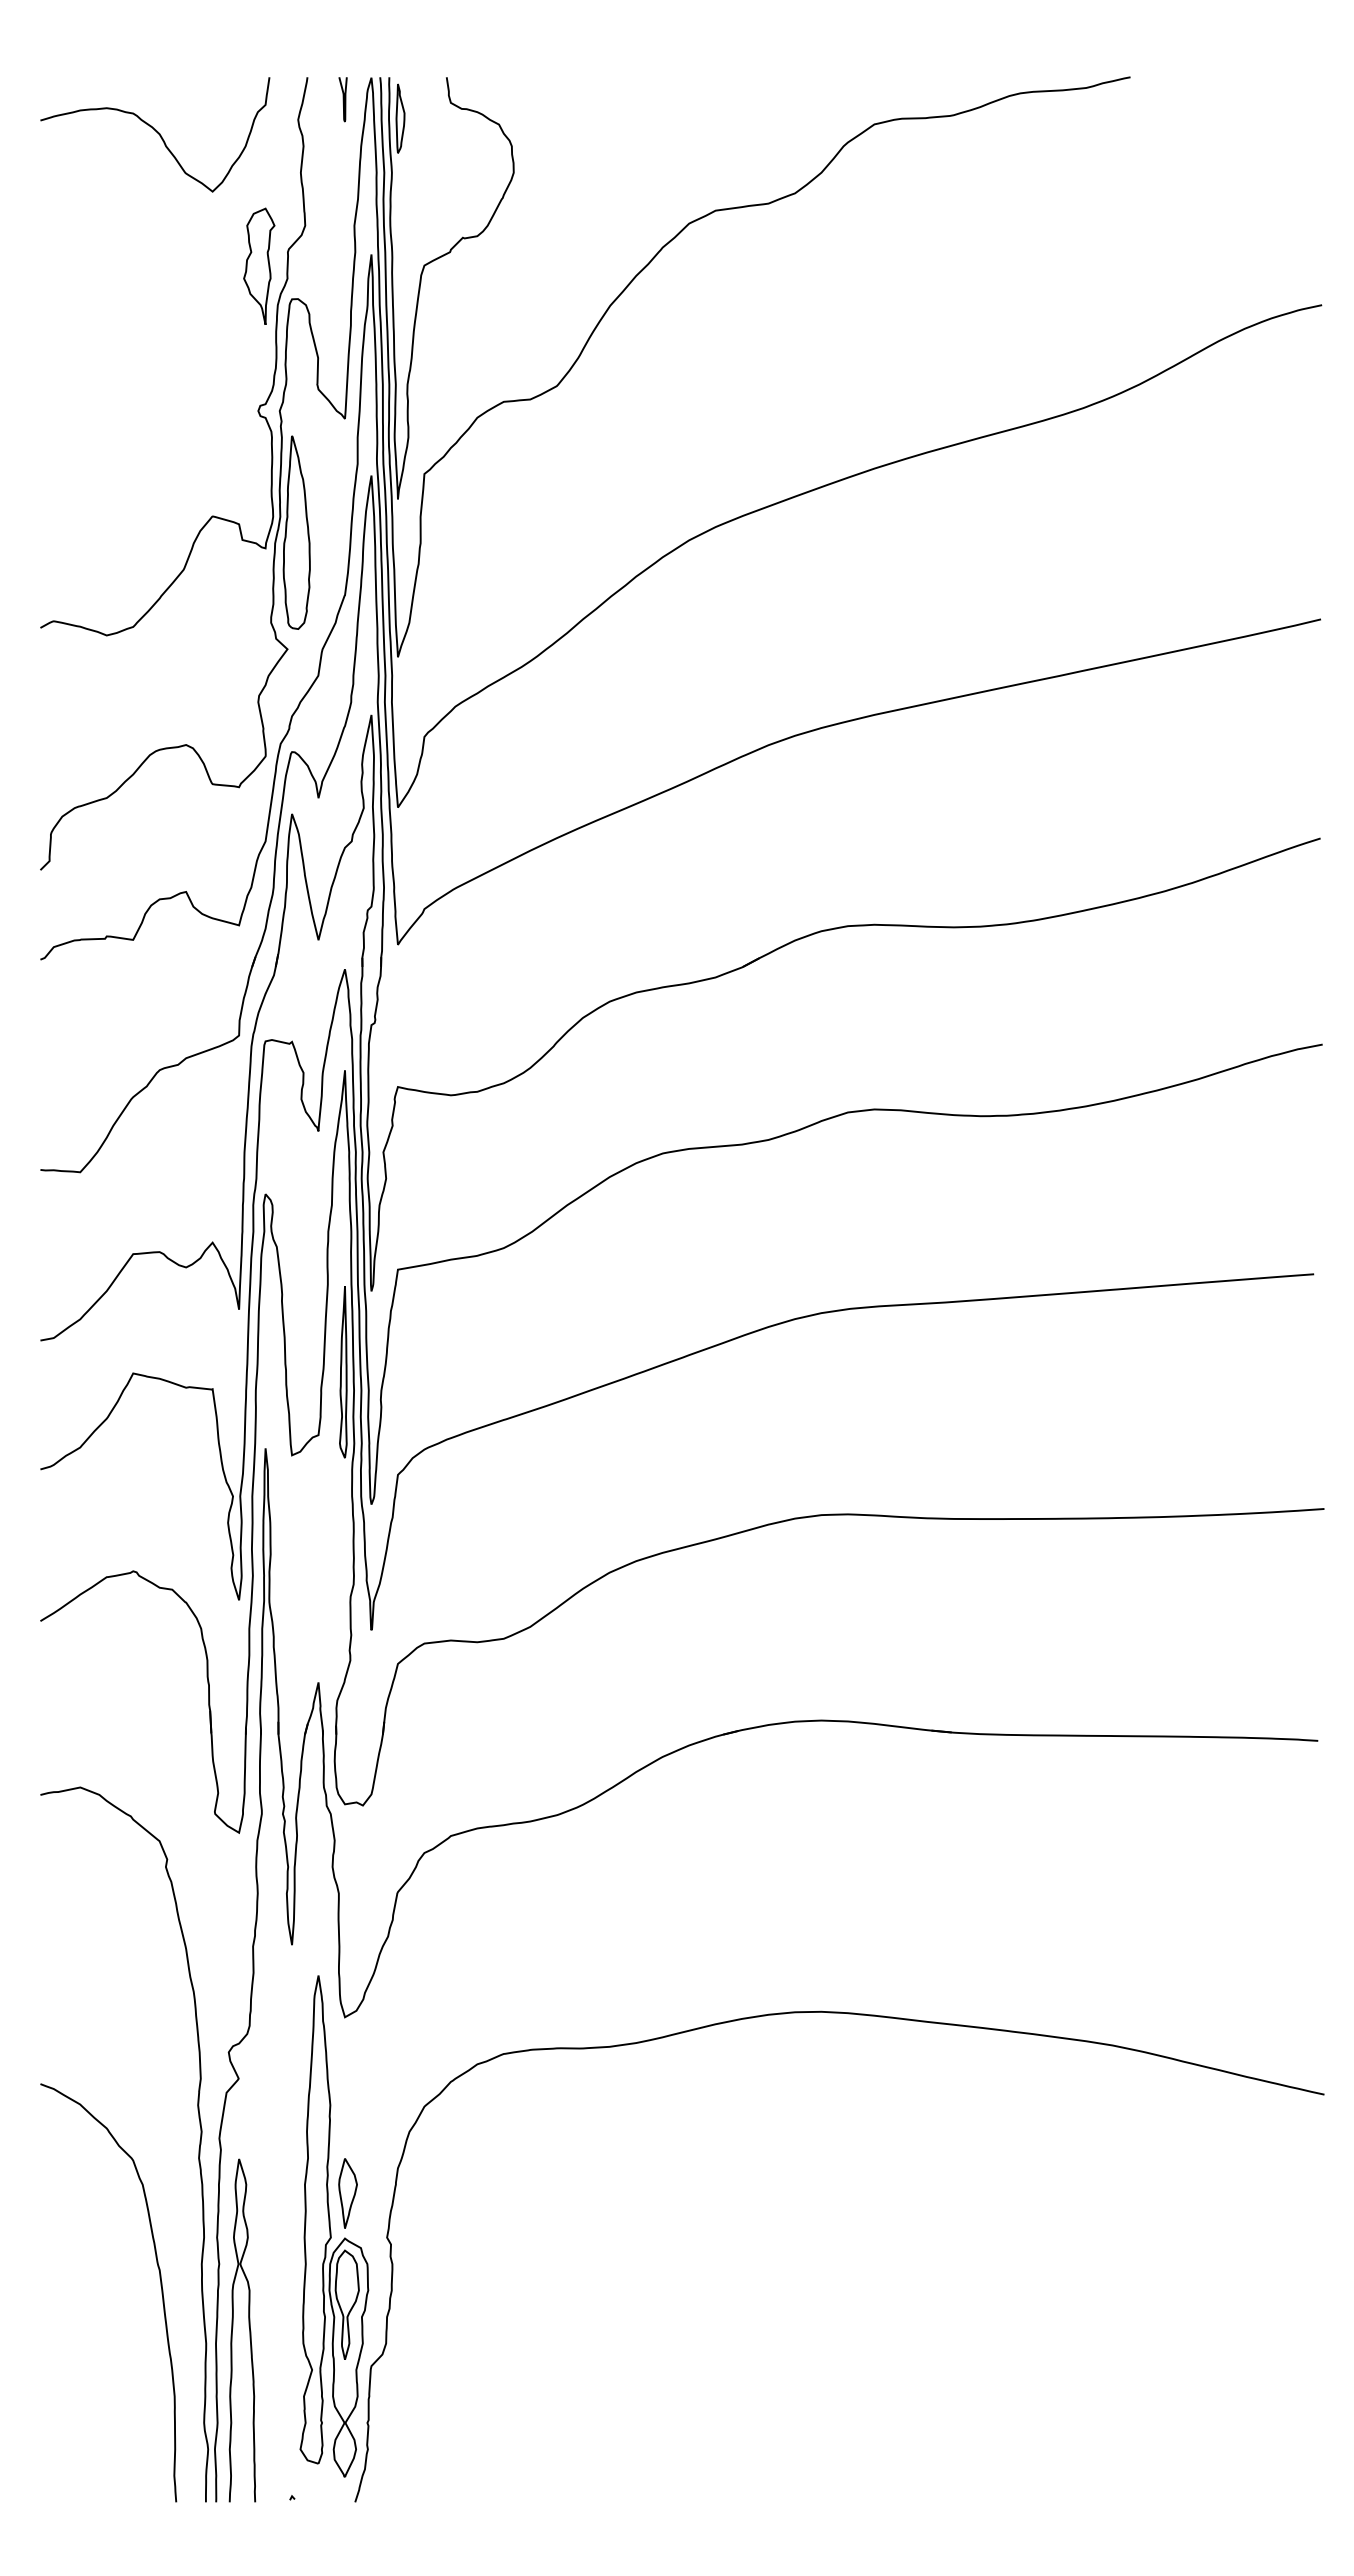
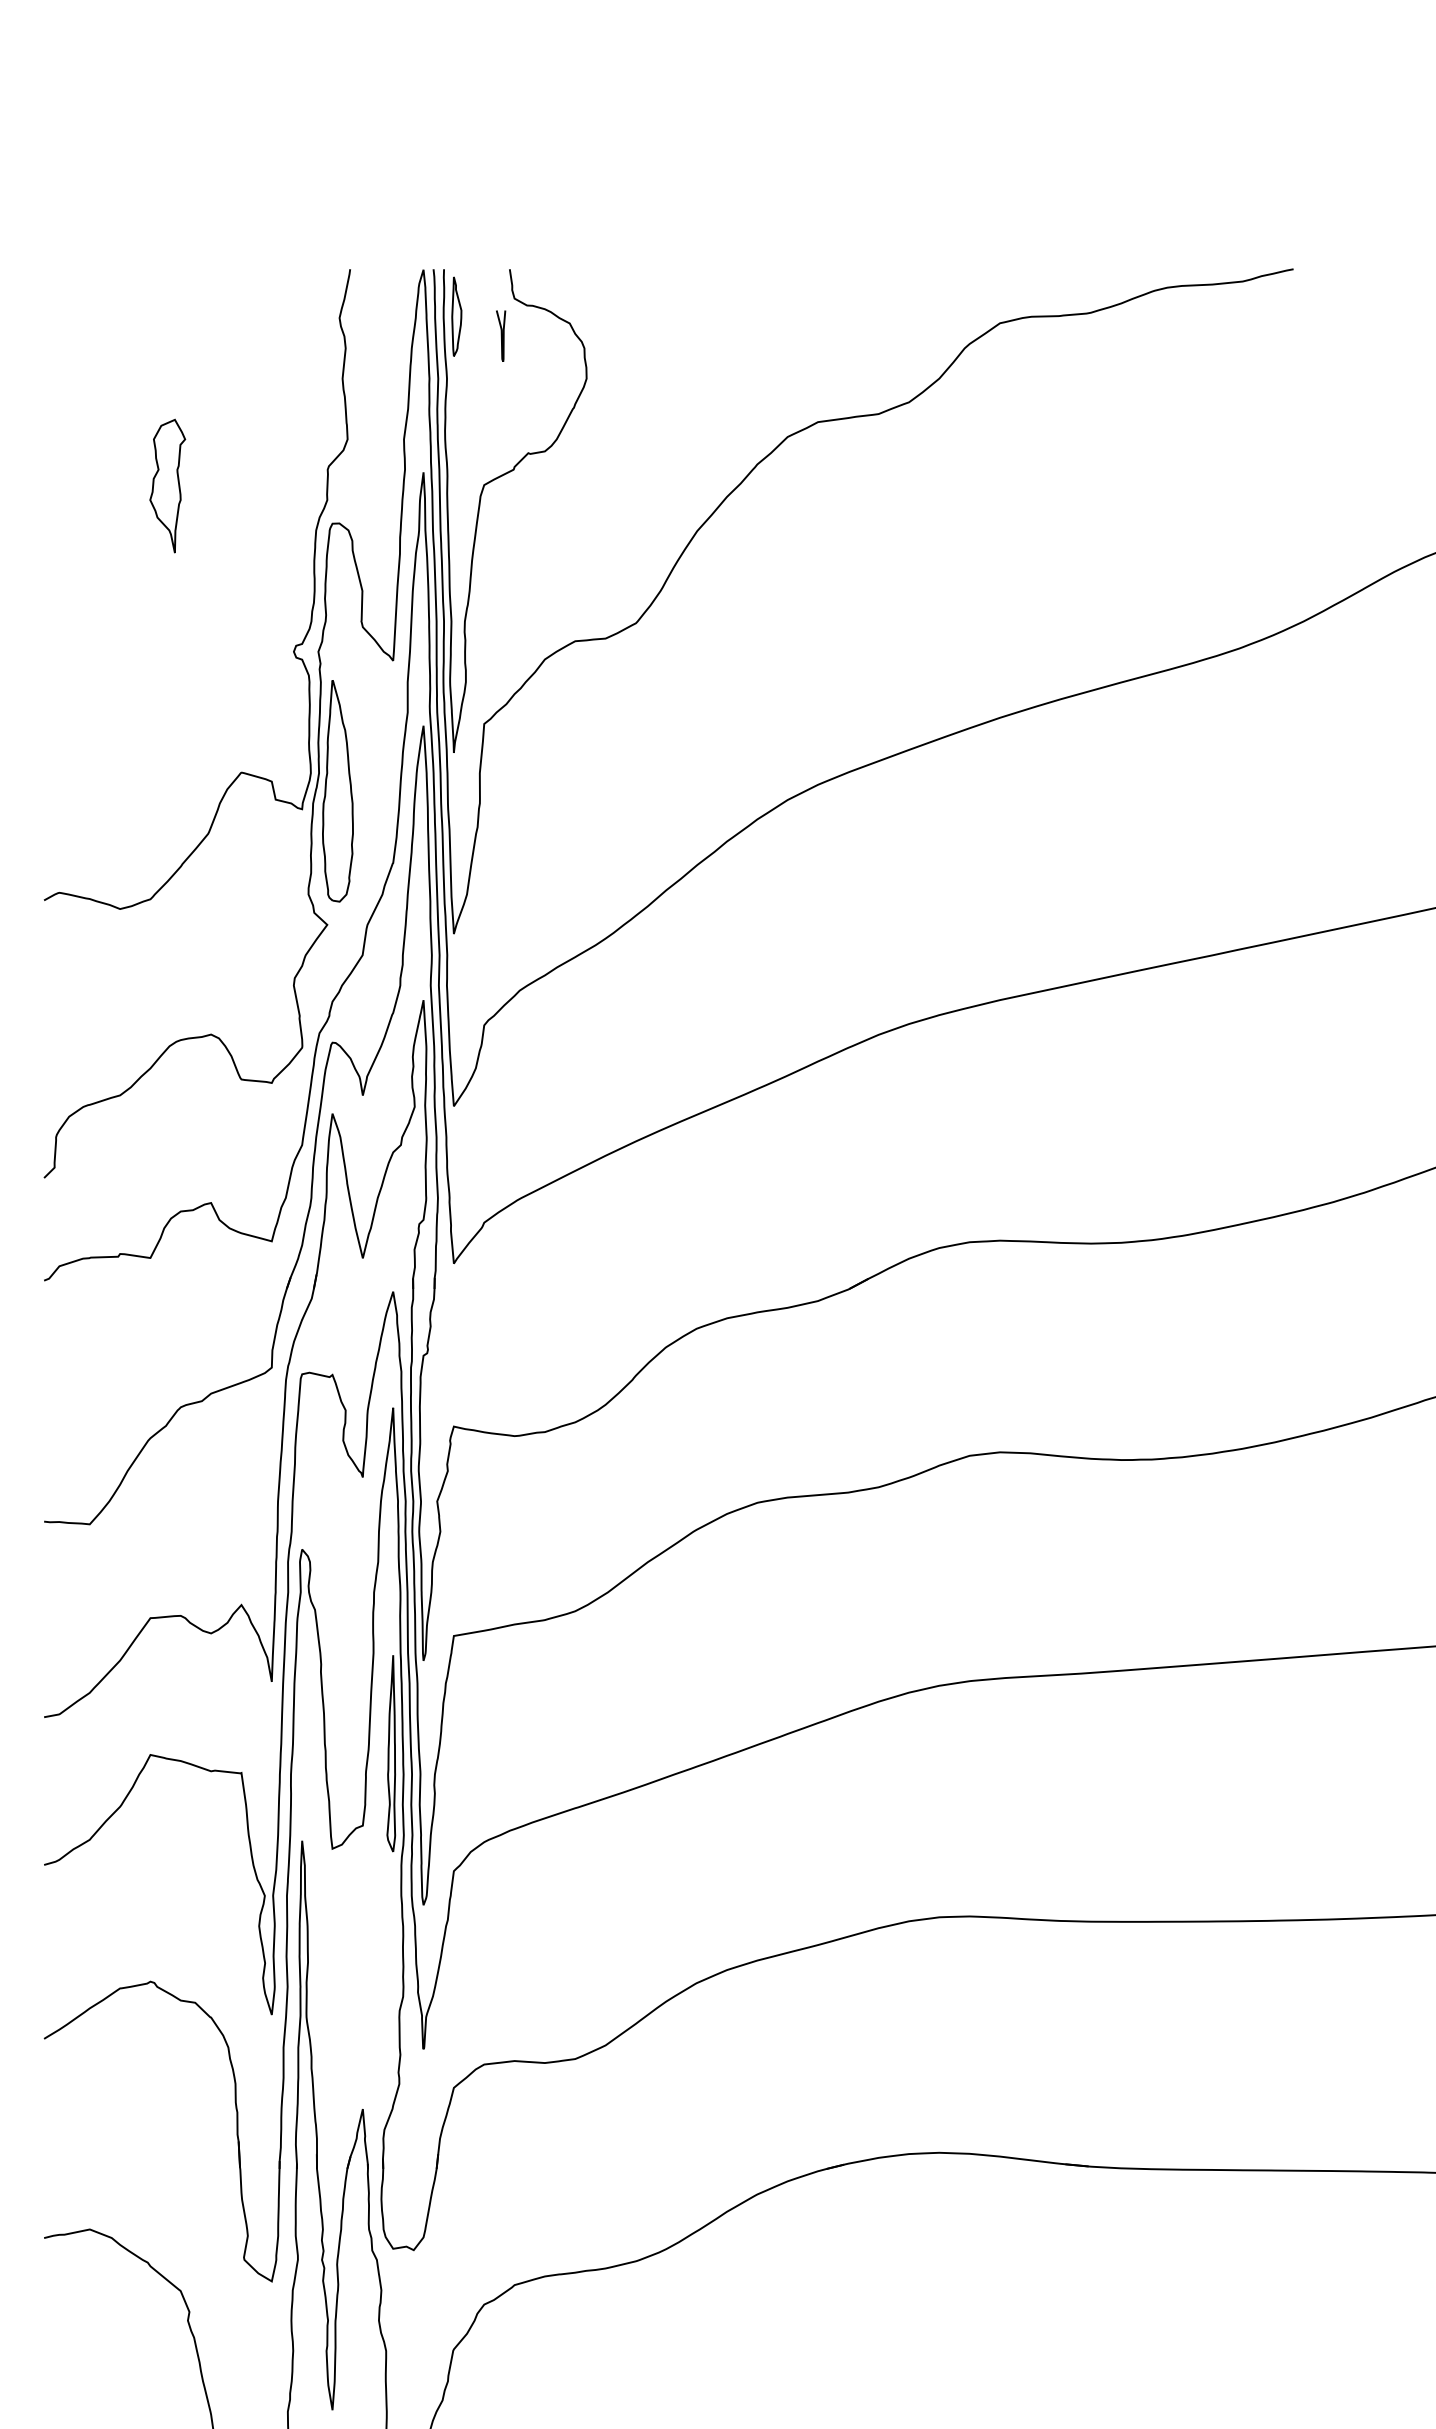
curve: (342, 99) -> (500, 335), moved
curve: (156, 132) -> (177, 332), removed
part: (259, 265) -> (167, 484), moved

